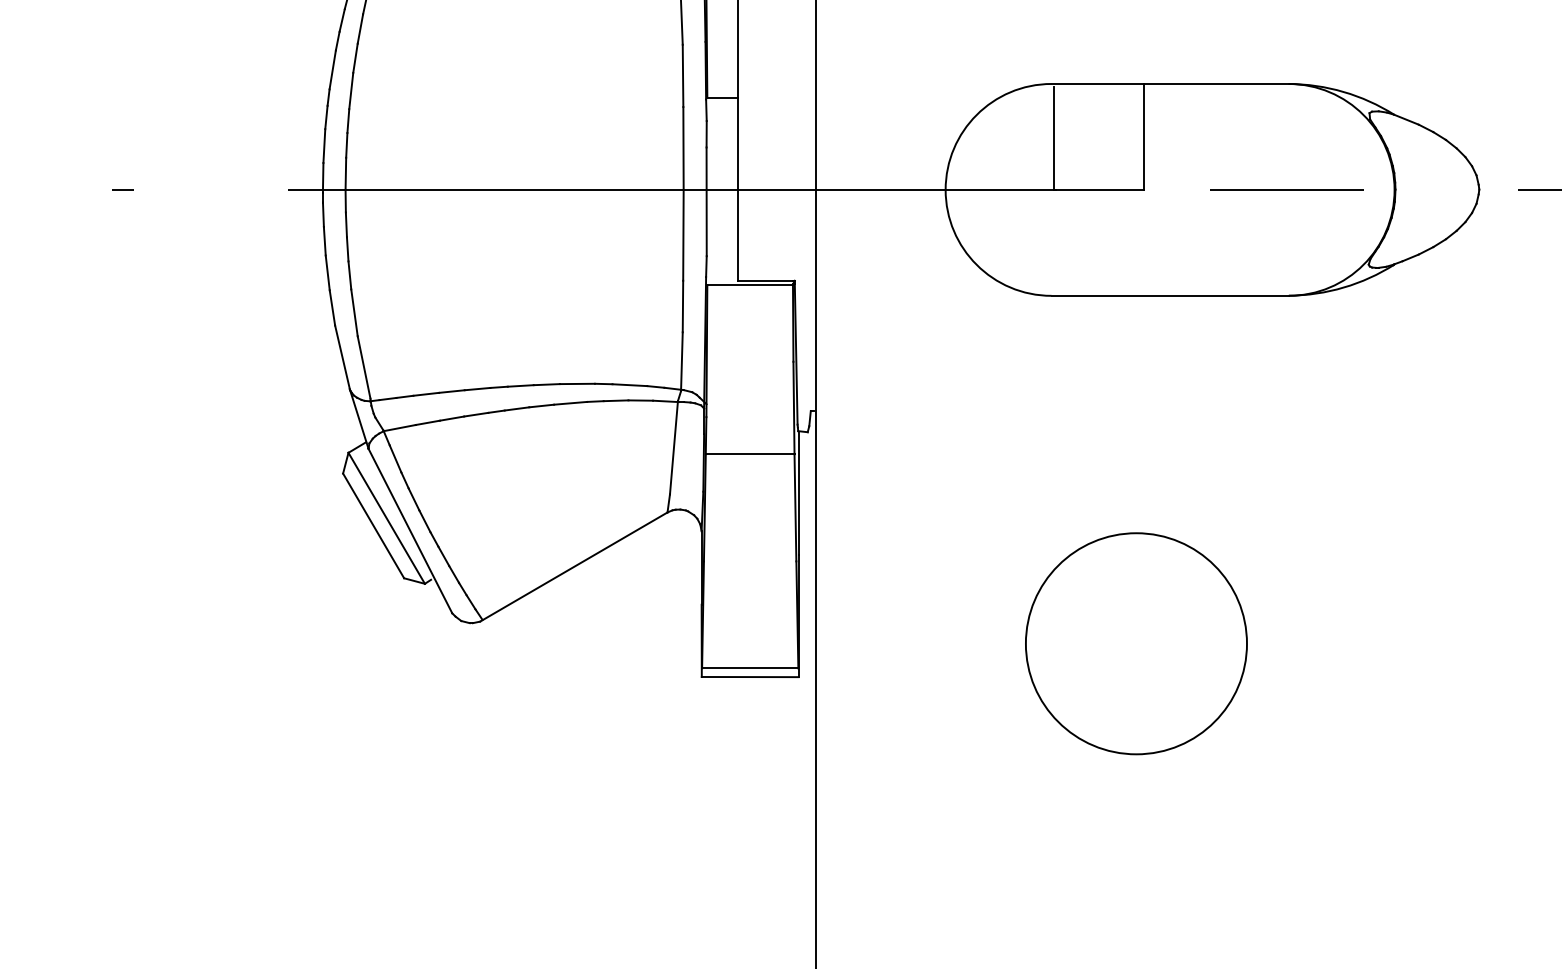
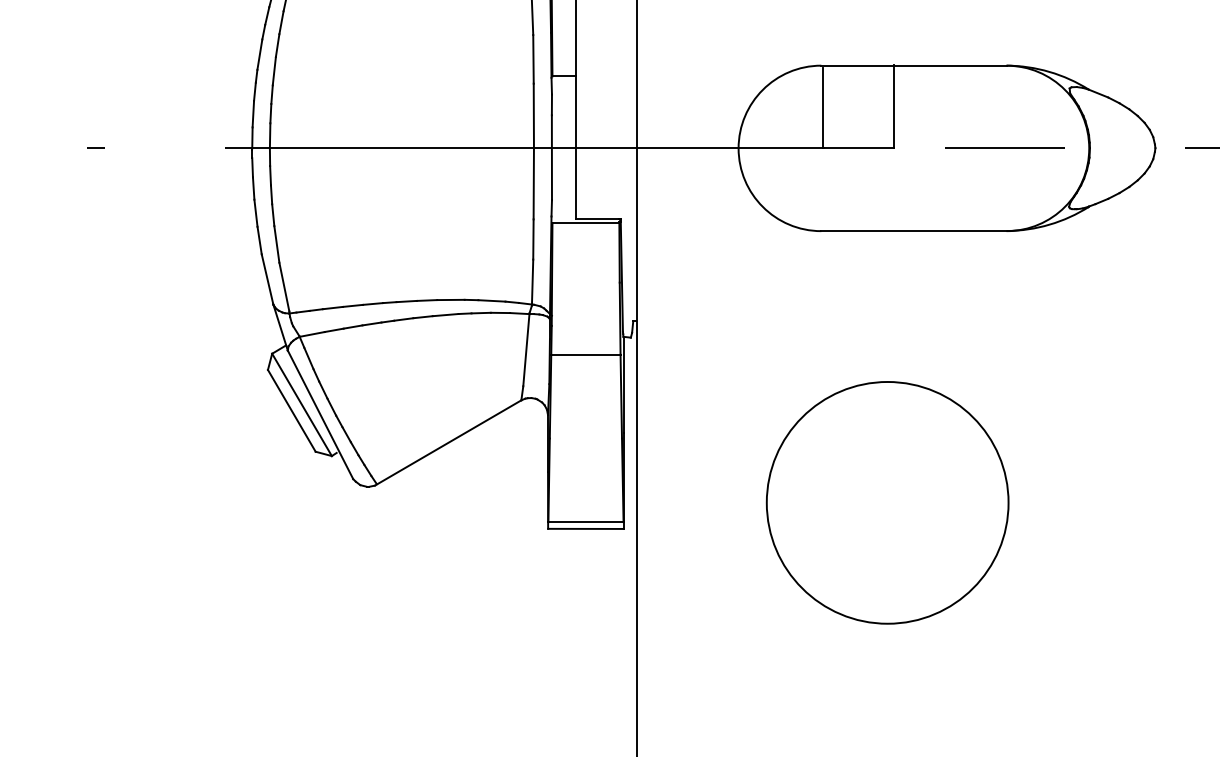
circle: (1136, 643) -> (887, 502), size x1.4

